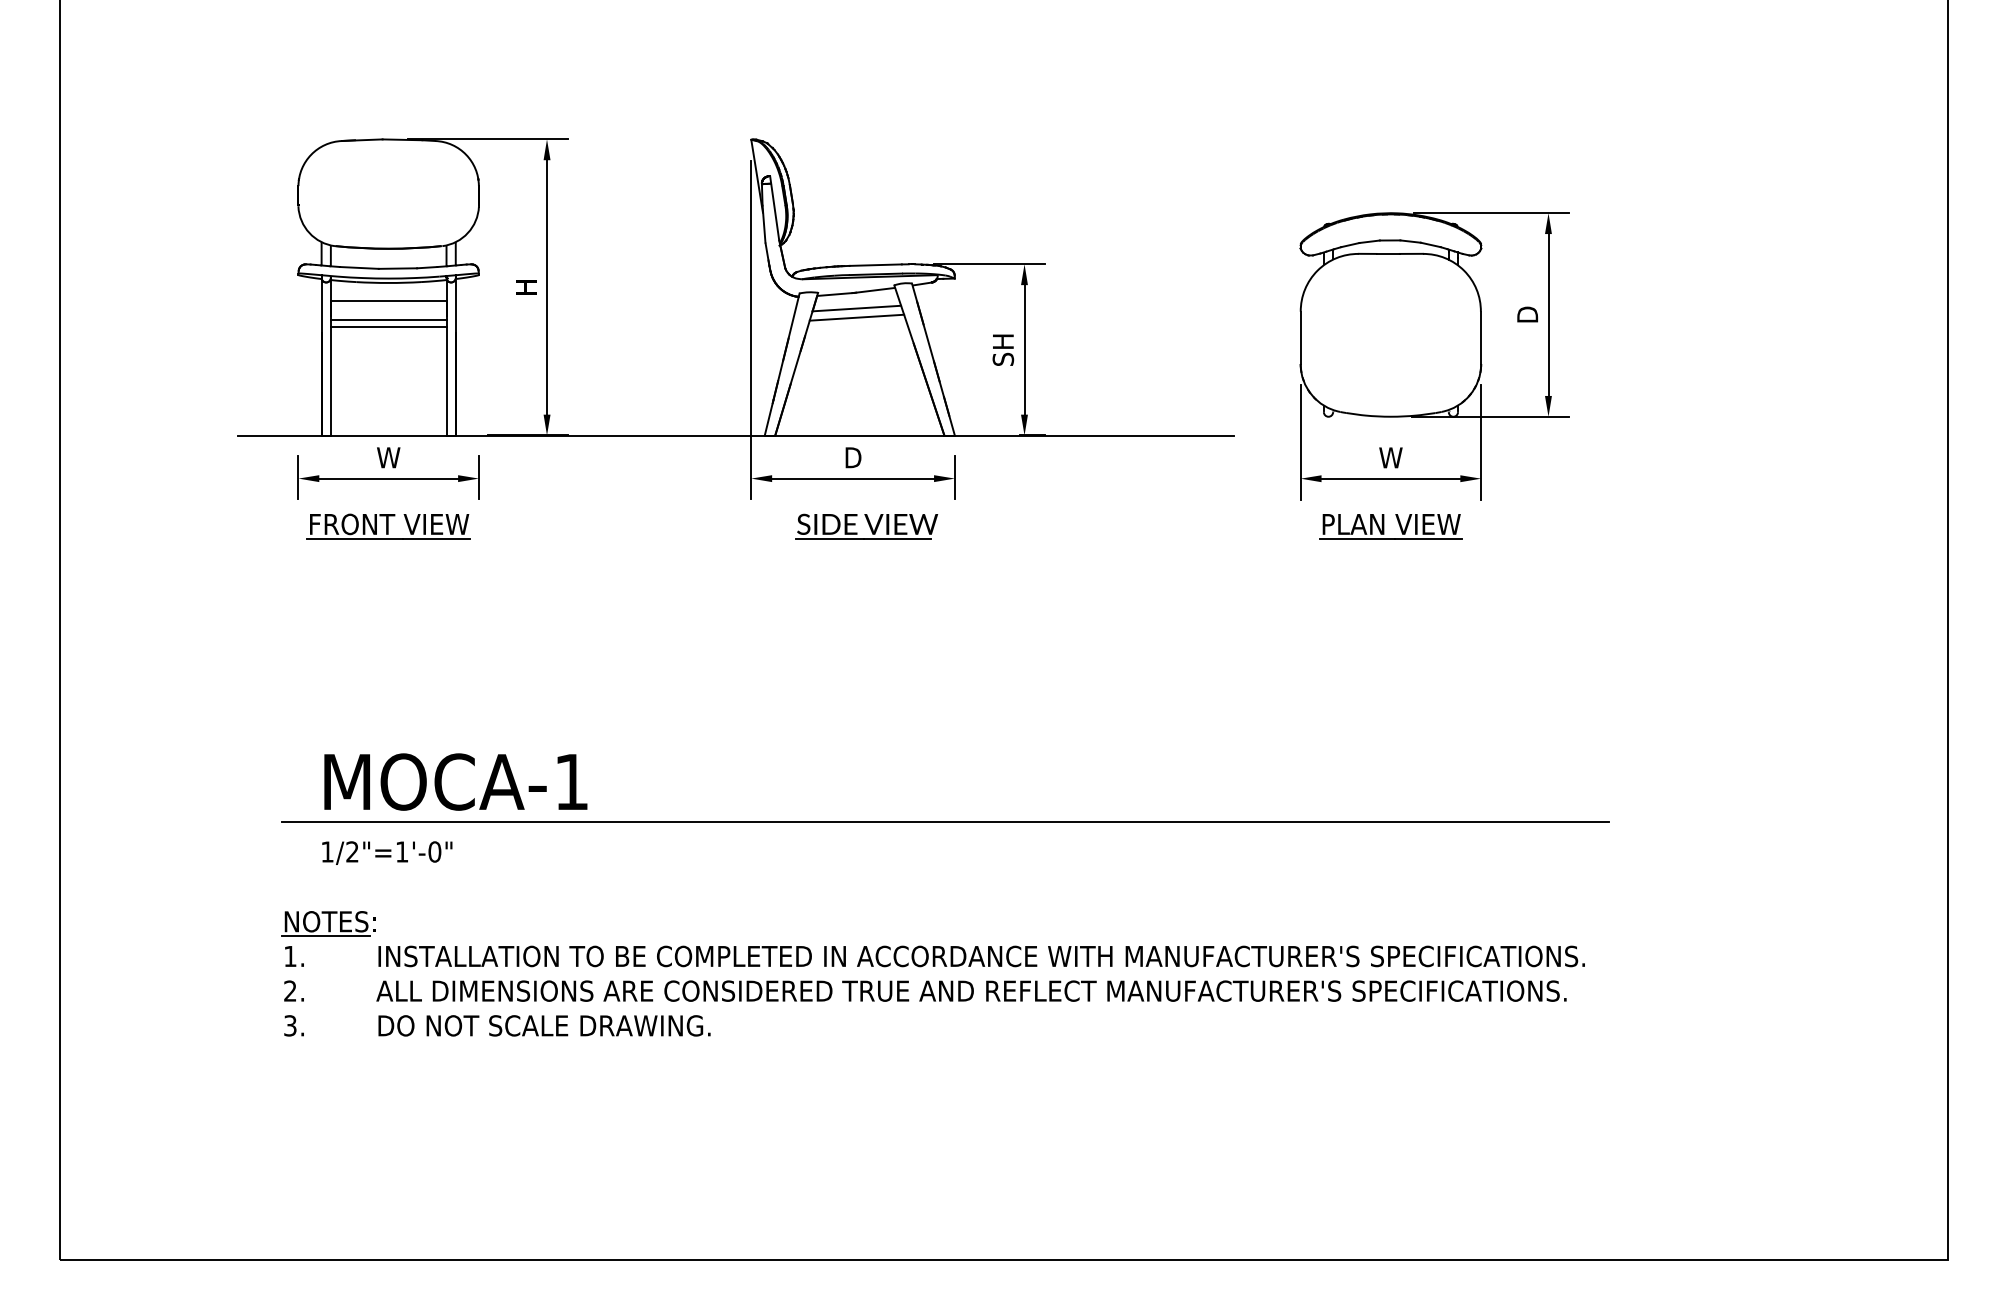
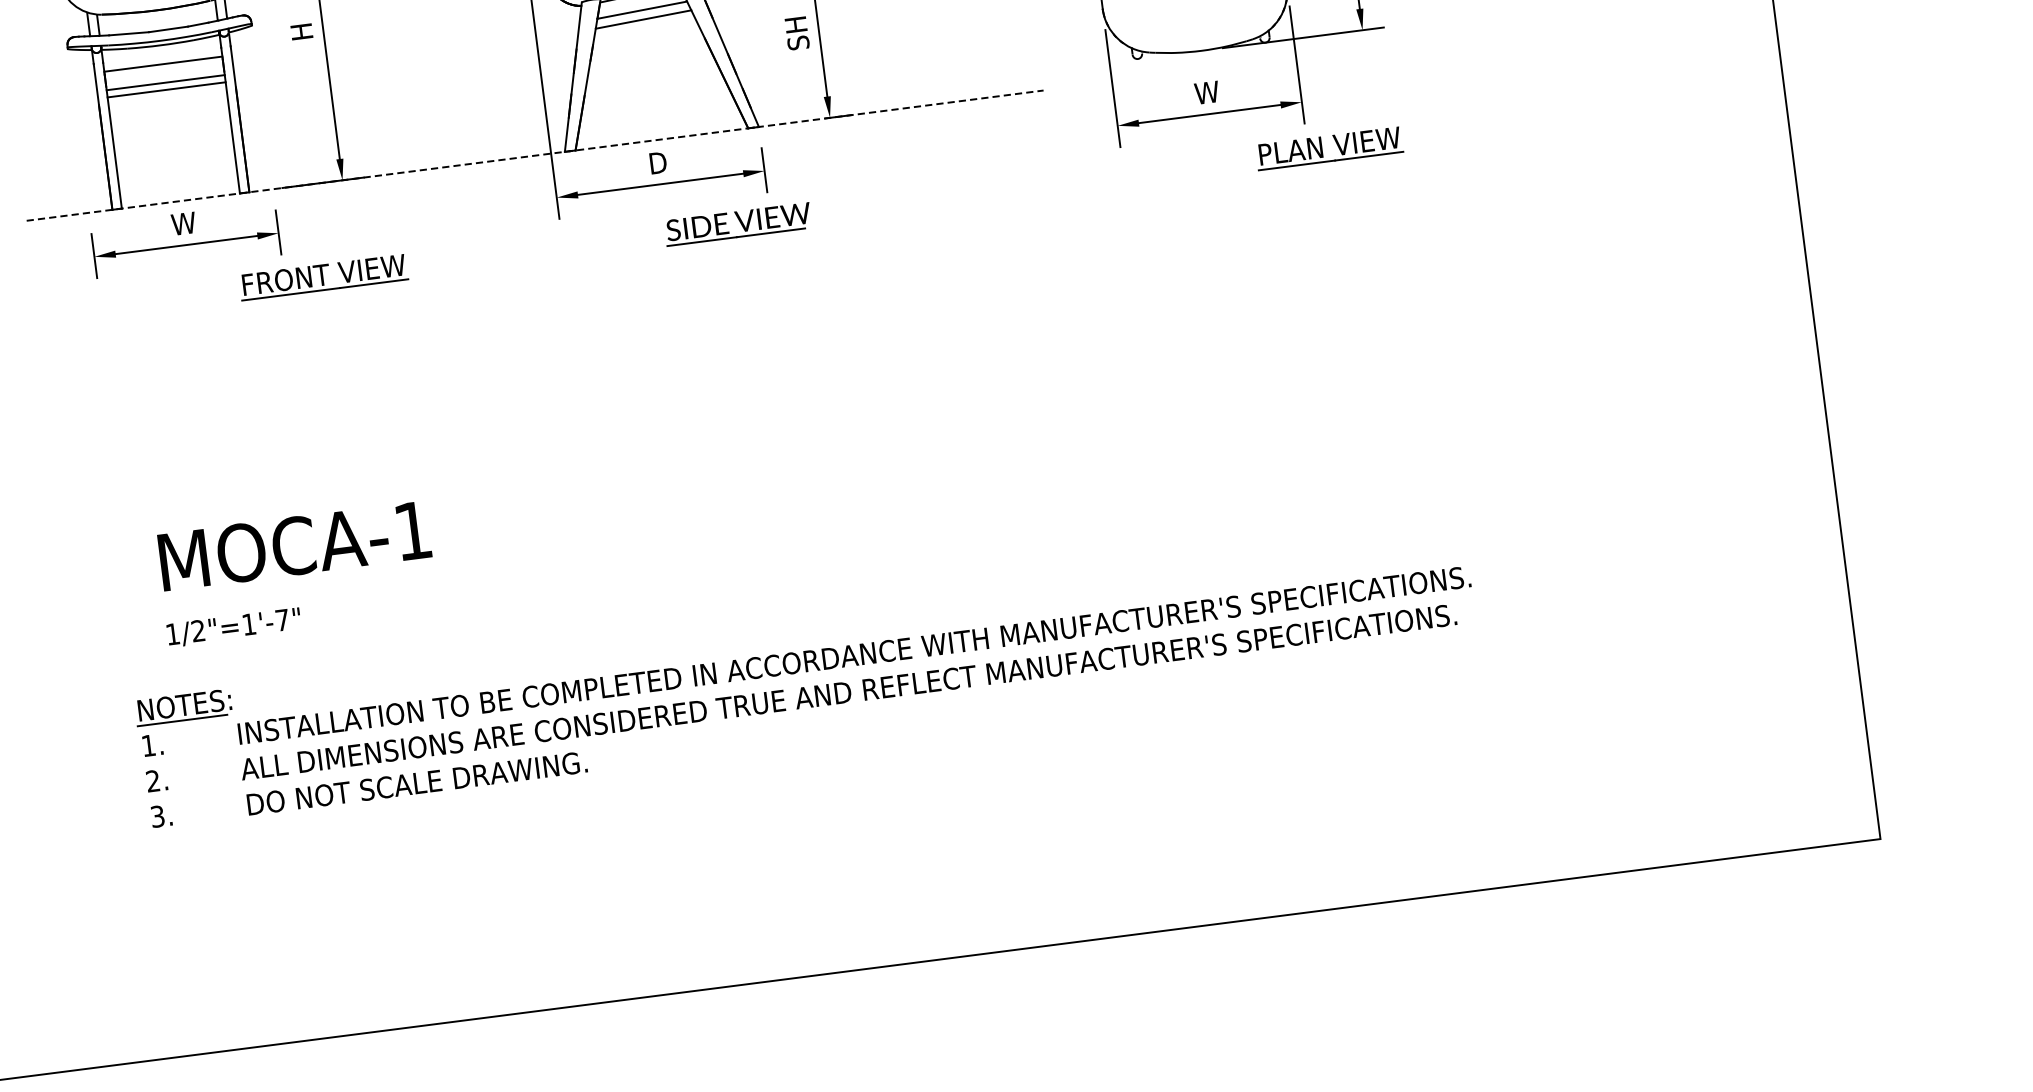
line: (736, 435) -> (535, 155), solid -> dashed
part: (388, 526) -> (323, 277), moved
part: (866, 526) -> (737, 224), moved
part: (1390, 526) -> (1328, 148), moved
line: (945, 822) -> (799, 523), removed
text: (434, 851) -> (282, 619), 1/2"=1'-0" -> 1/2"=1'-7"

